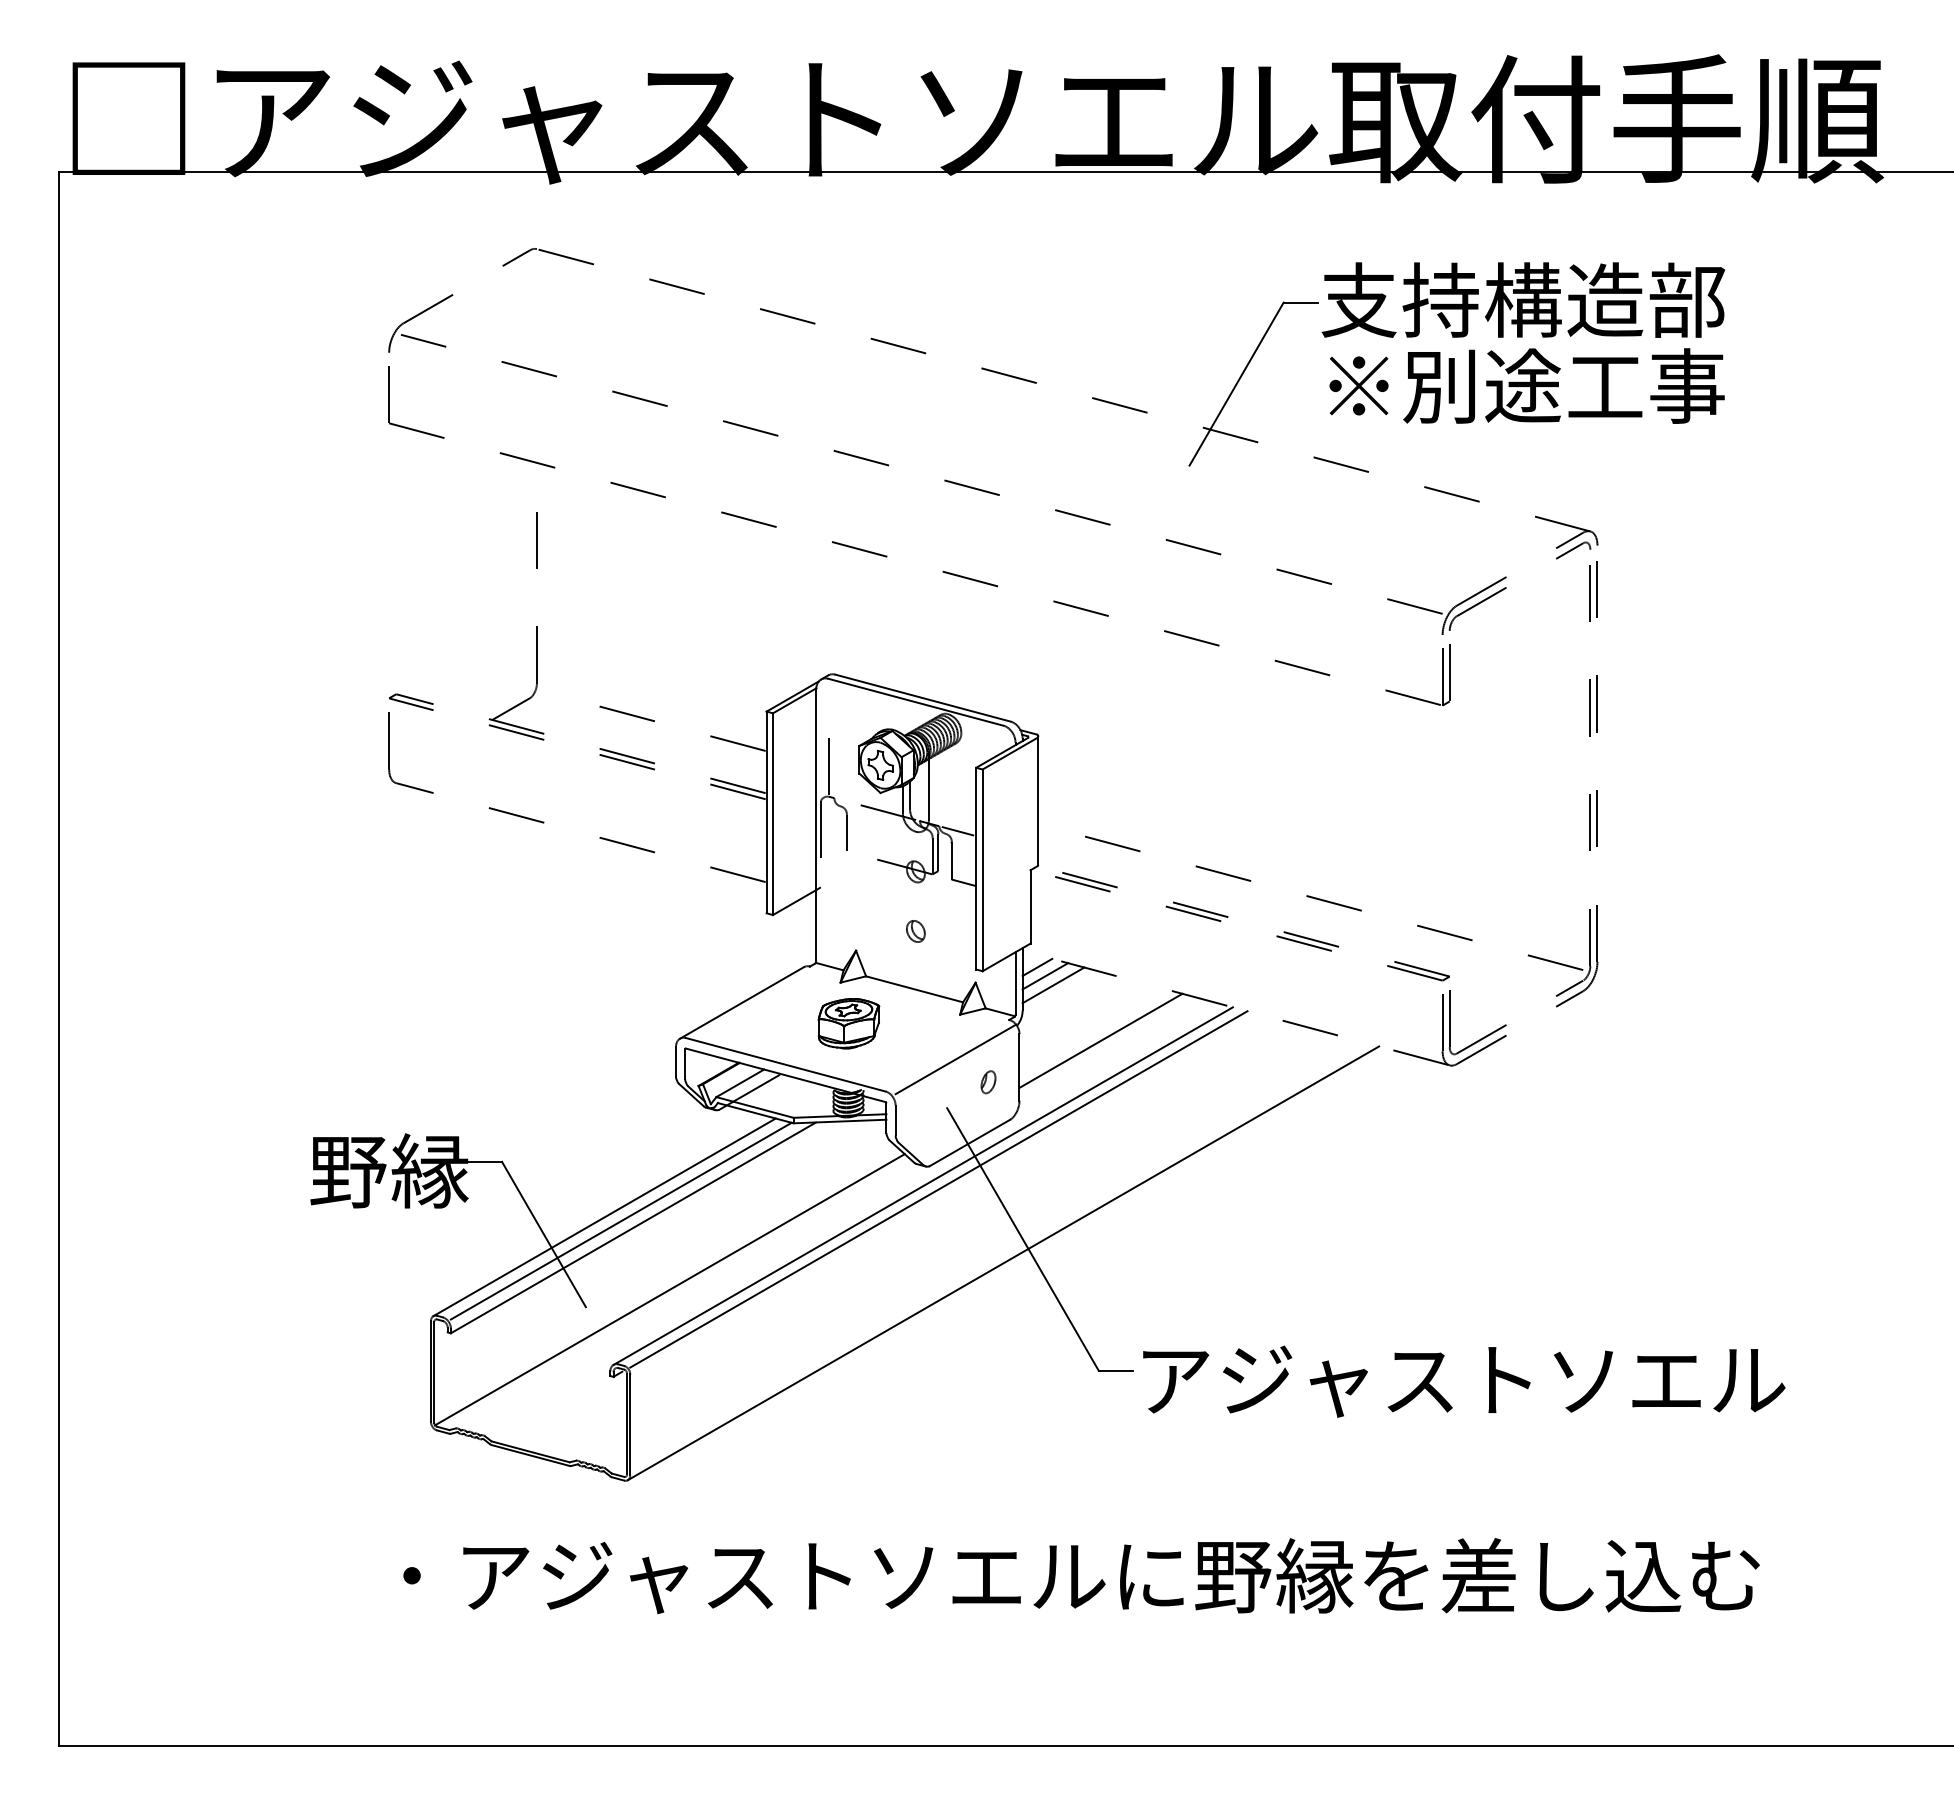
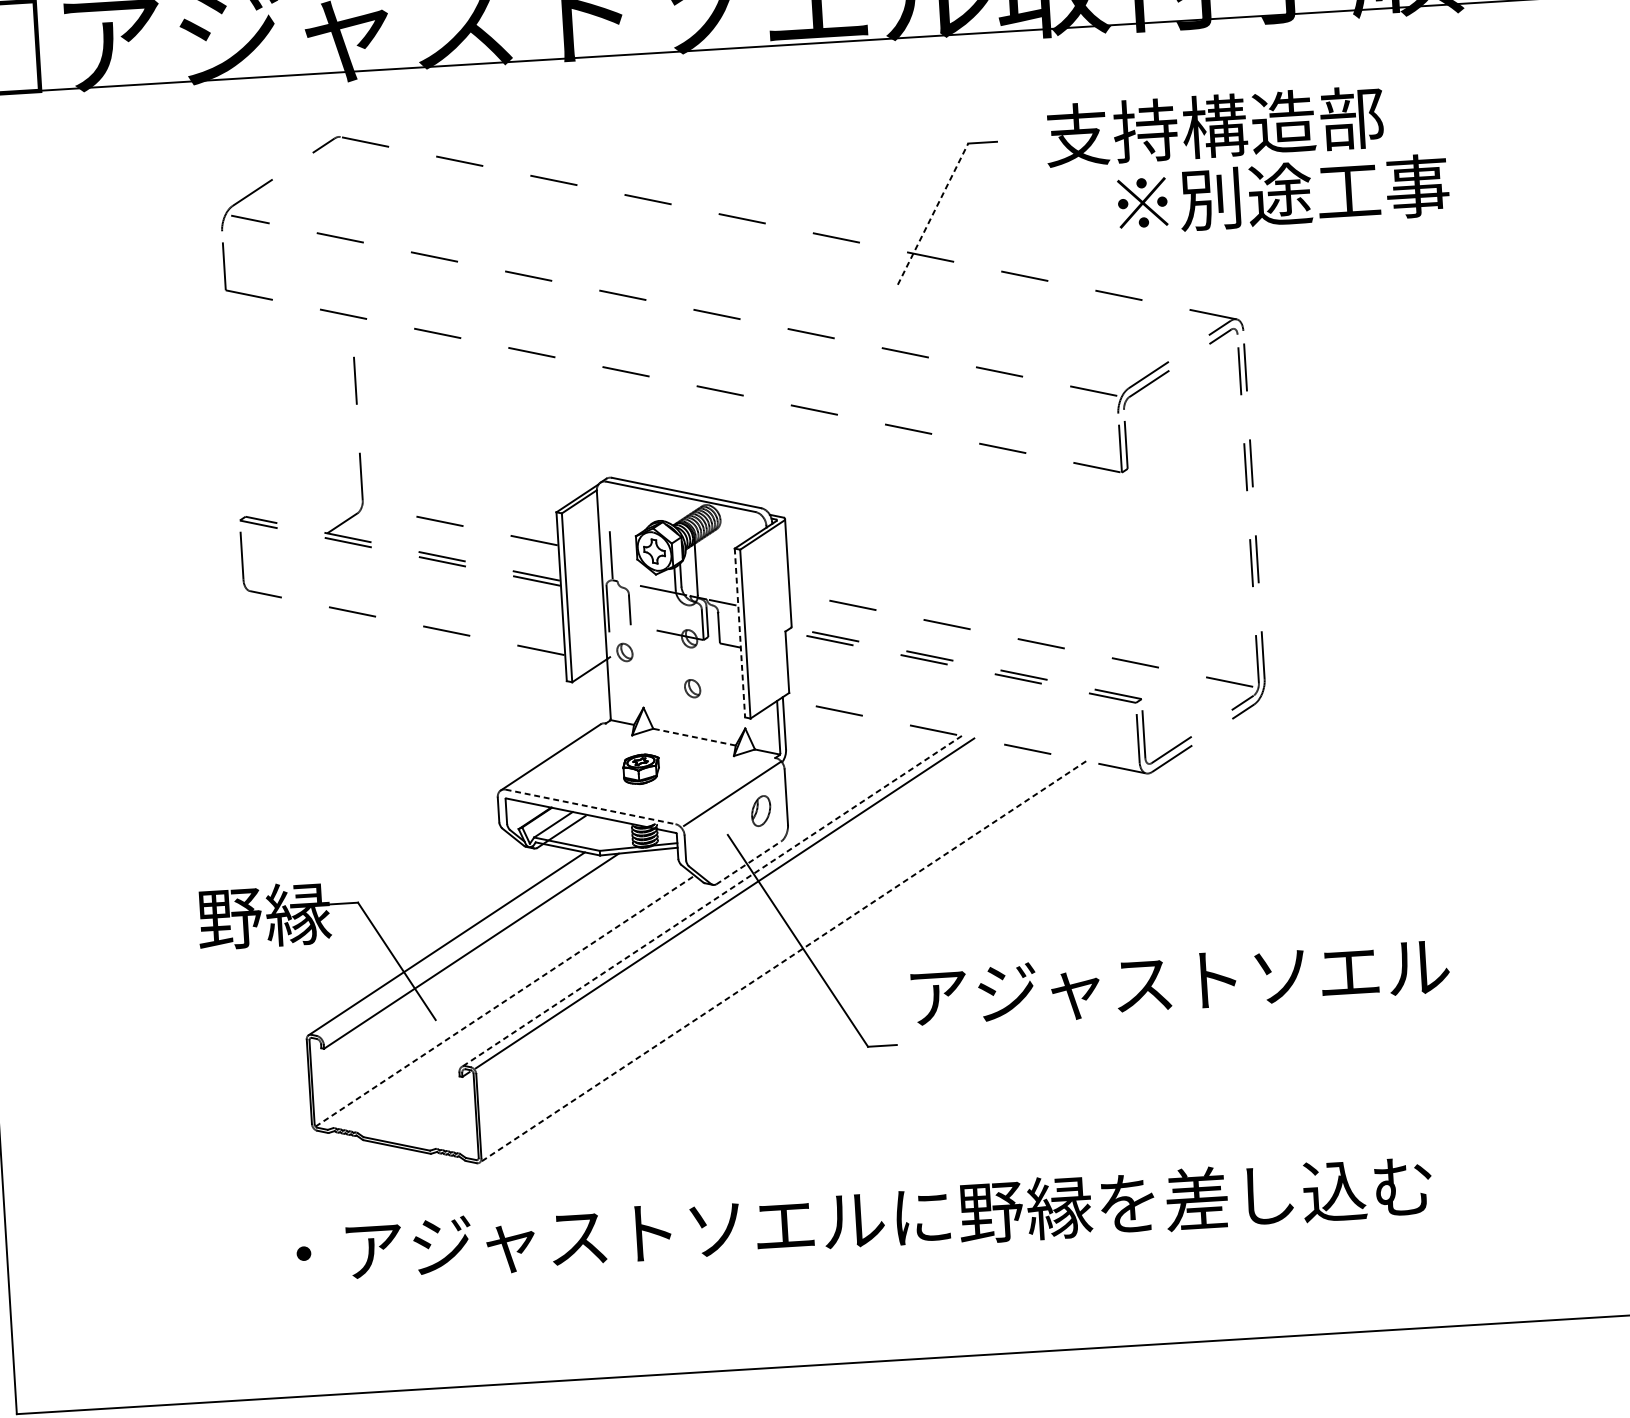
text: (1522, 299) -> (1214, 125), moved
line: (1236, 383) -> (932, 213), solid -> dashed
text: (1526, 385) -> (1282, 193), moved
line: (976, 868) -> (740, 632), solid -> dashed
part: (837, 883) -> (624, 652), added
line: (1037, 967) -> (796, 712), removed
line: (1045, 976) -> (803, 719), removed
line: (1053, 985) -> (810, 726), removed
line: (914, 989) -> (694, 737), solid -> dashed
part: (848, 1023) -> (640, 769), size x0.7
line: (1100, 1040) -> (852, 770), removed
line: (786, 1064) -> (591, 806), solid -> dashed
part: (988, 1082) -> (761, 811), size x1.6
line: (969, 1142) -> (748, 862), solid -> dashed
line: (923, 1186) -> (712, 901), solid -> dashed
line: (620, 1220) -> (460, 945), removed
line: (1003, 1263) -> (782, 962), solid -> dashed
line: (670, 1289) -> (505, 1000), solid -> dashed
text: (1464, 1381) -> (1180, 983), moved

